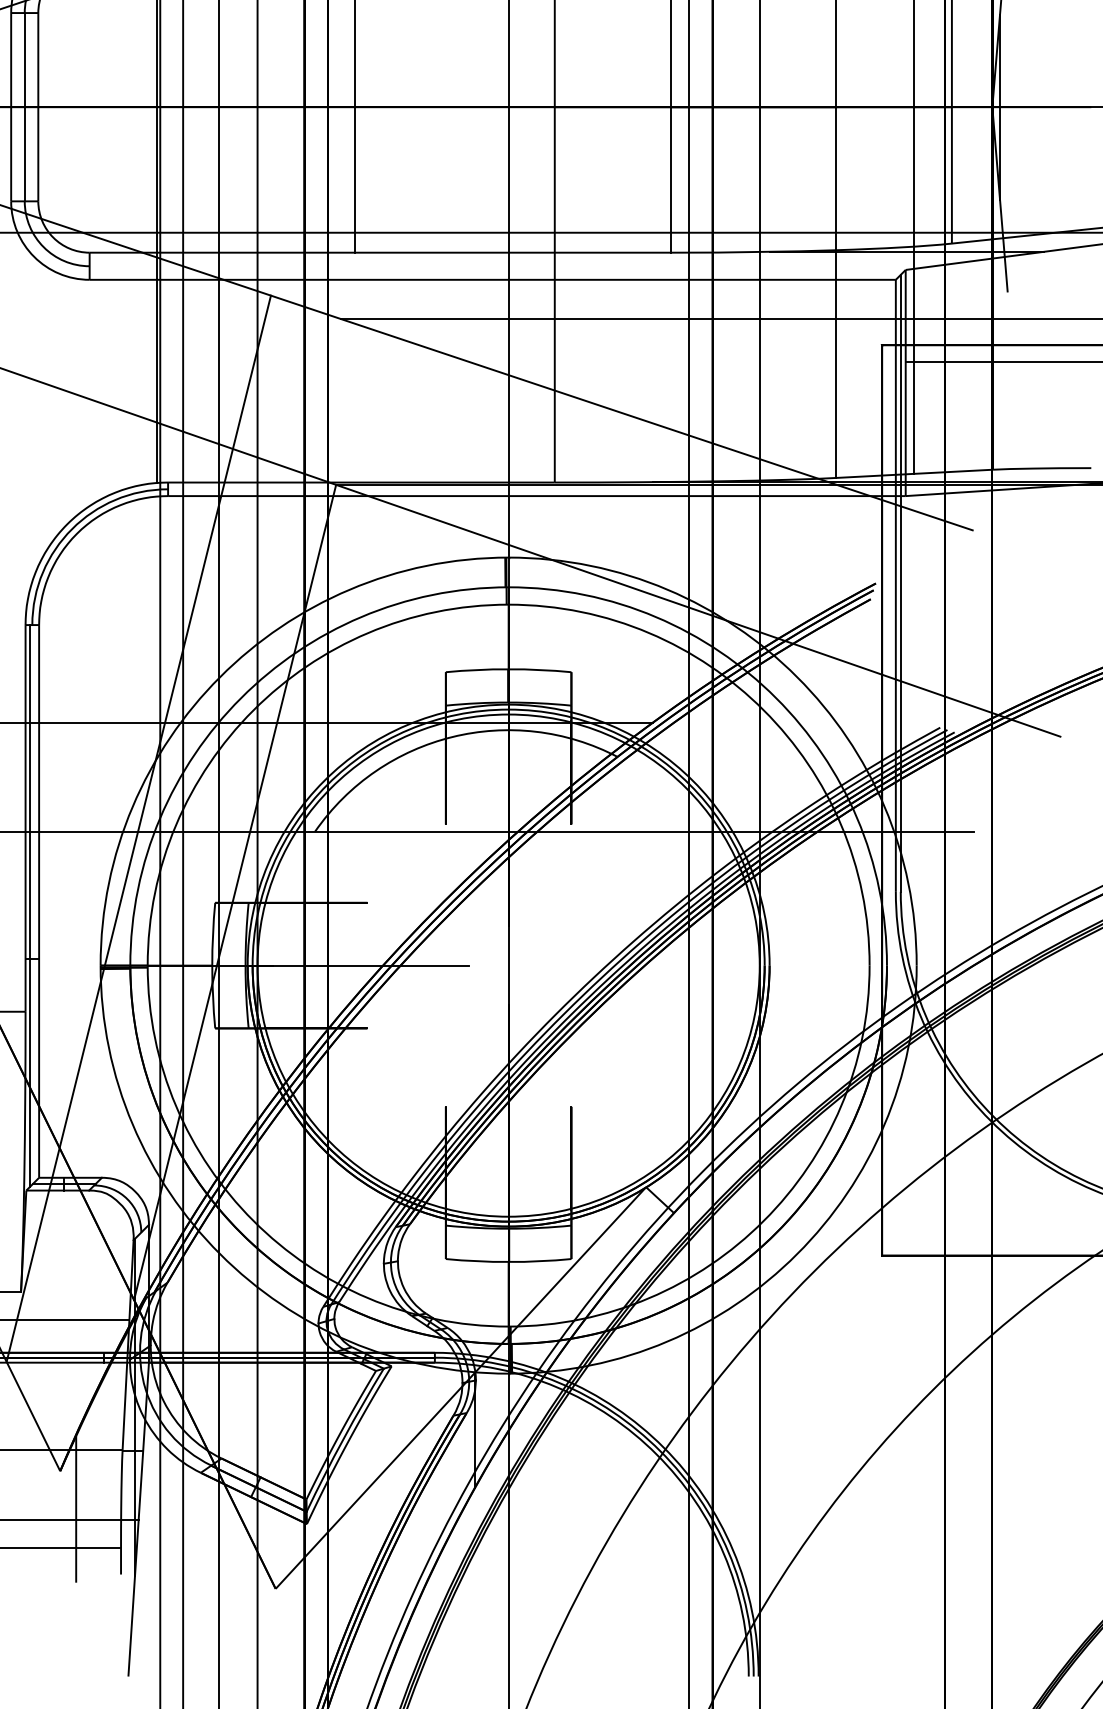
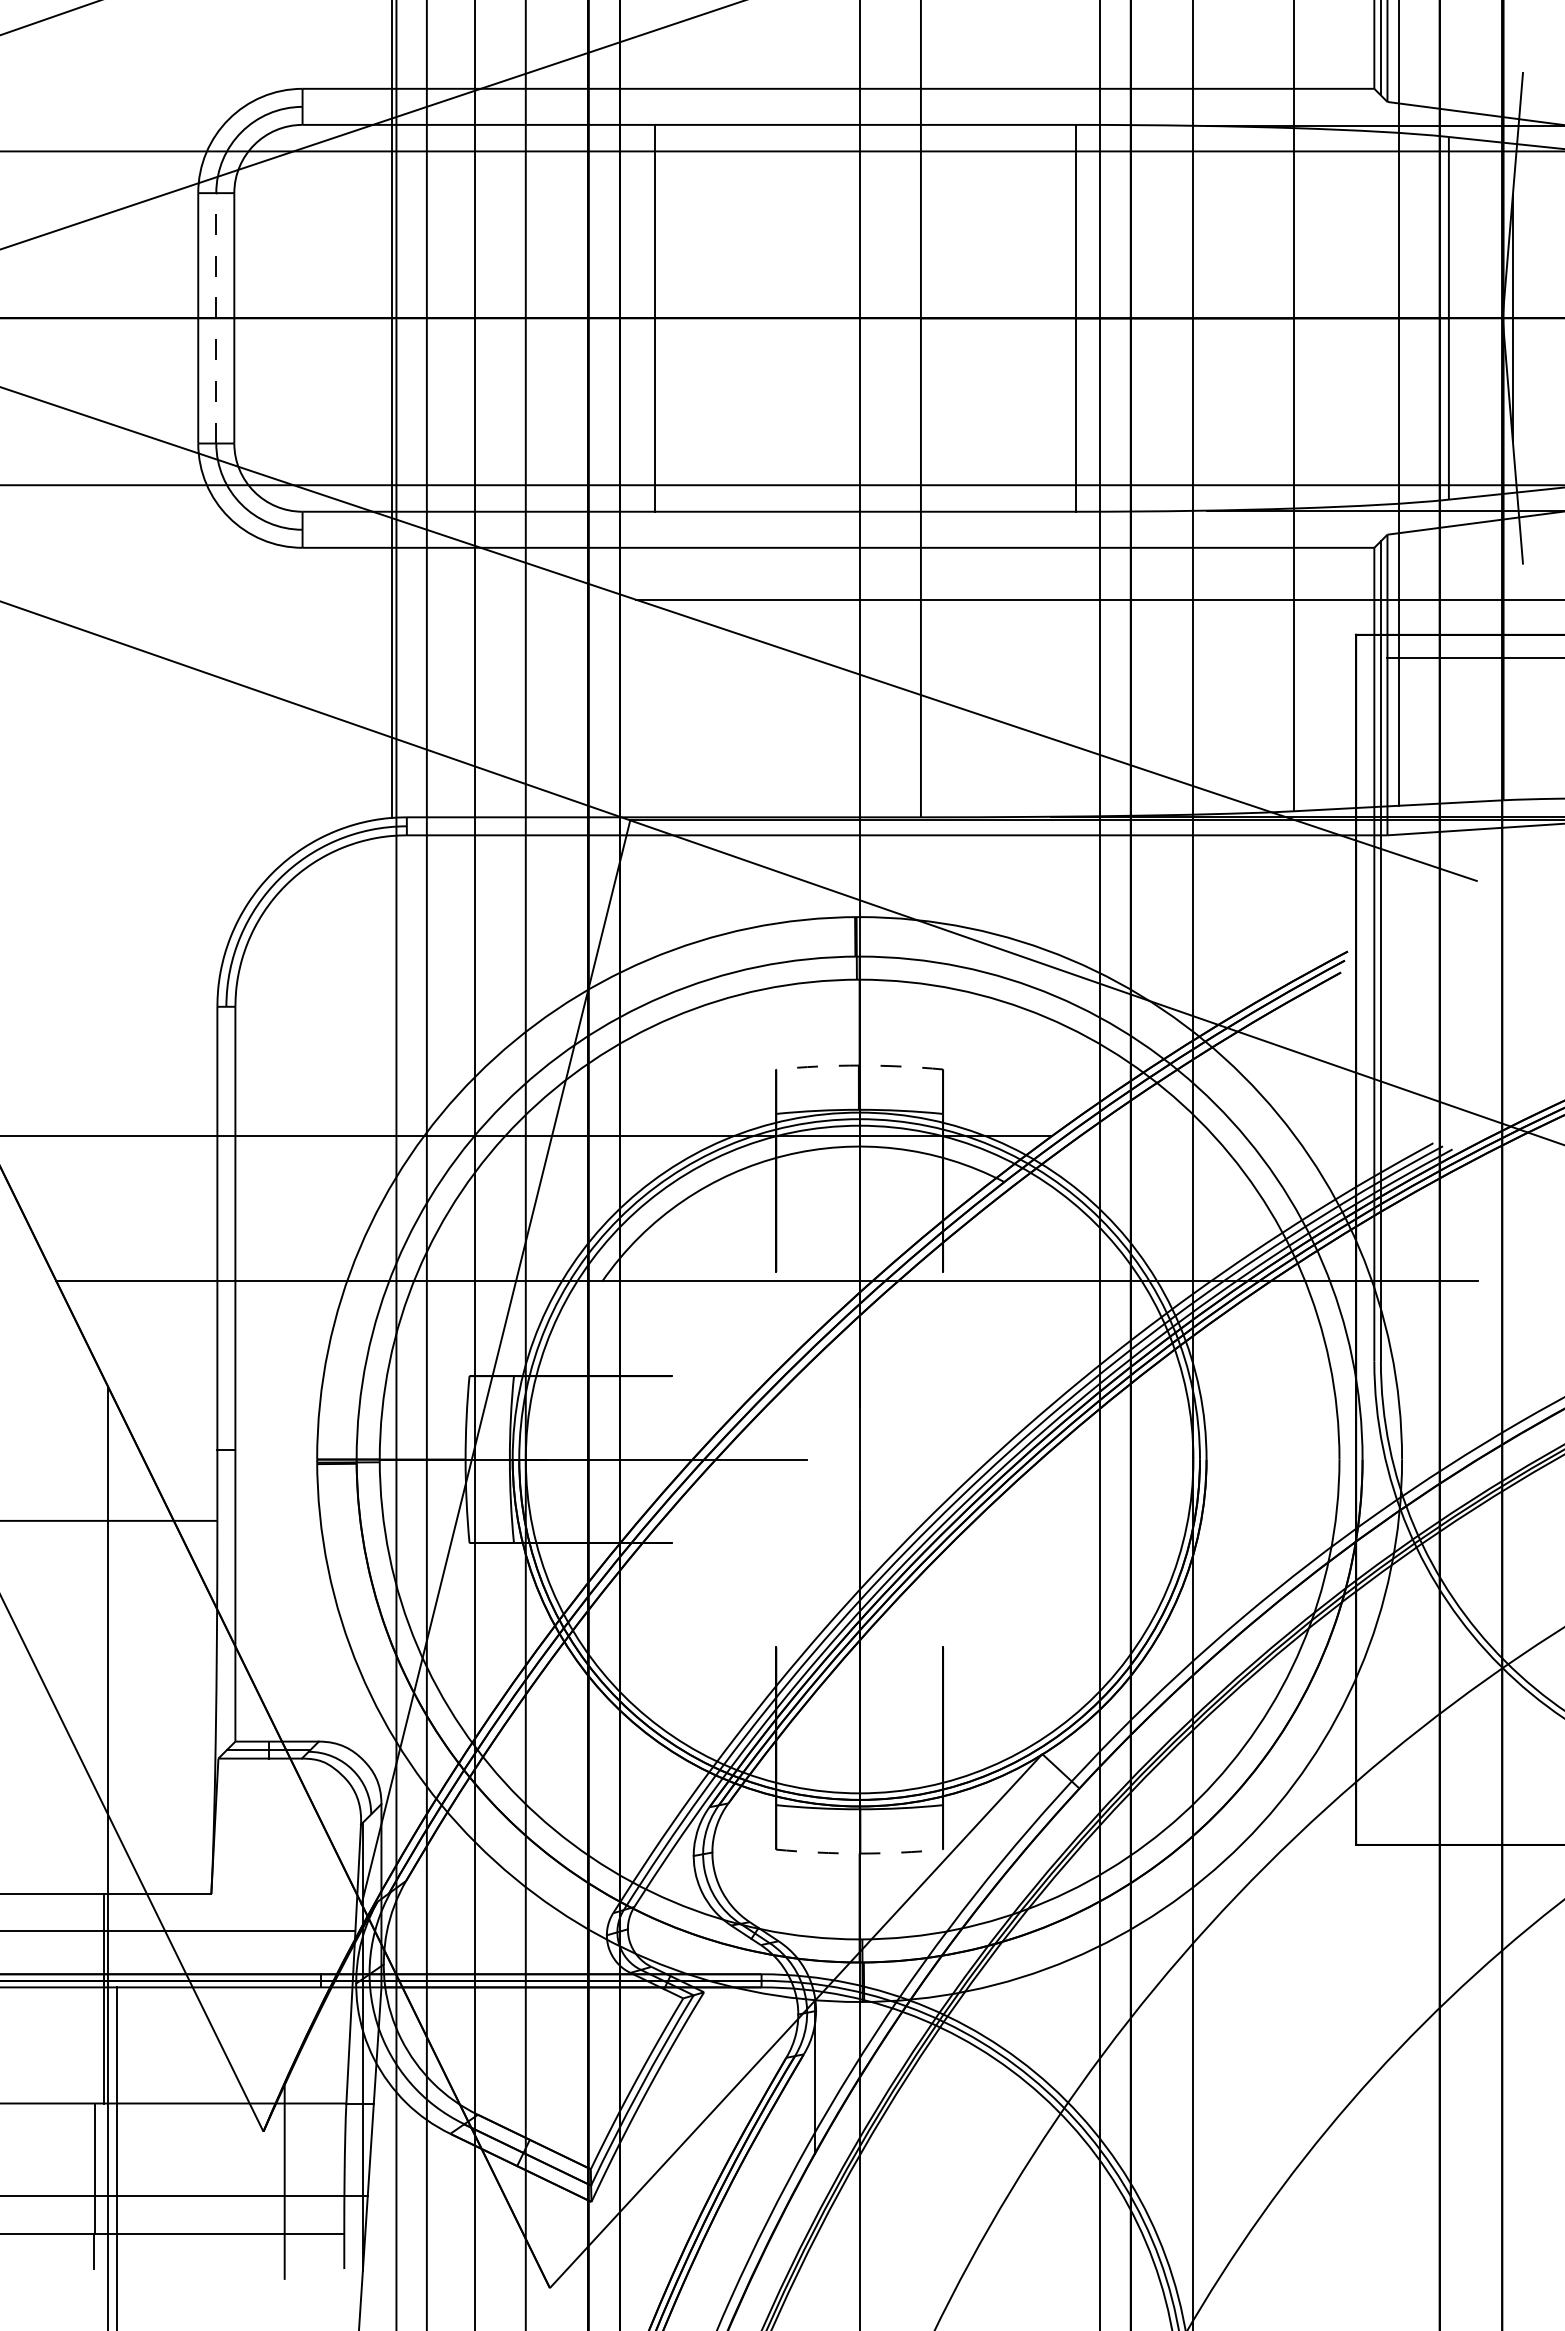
line: (24, 106) -> (216, 317), solid -> dashed
arc: (508, 669) -> (859, 1065), solid -> dashed
line: (138, 828) -> (367, 1277), removed
line: (30, 905) -> (223, 1379), removed
arc: (508, 1261) -> (859, 1853), solid -> dashed

